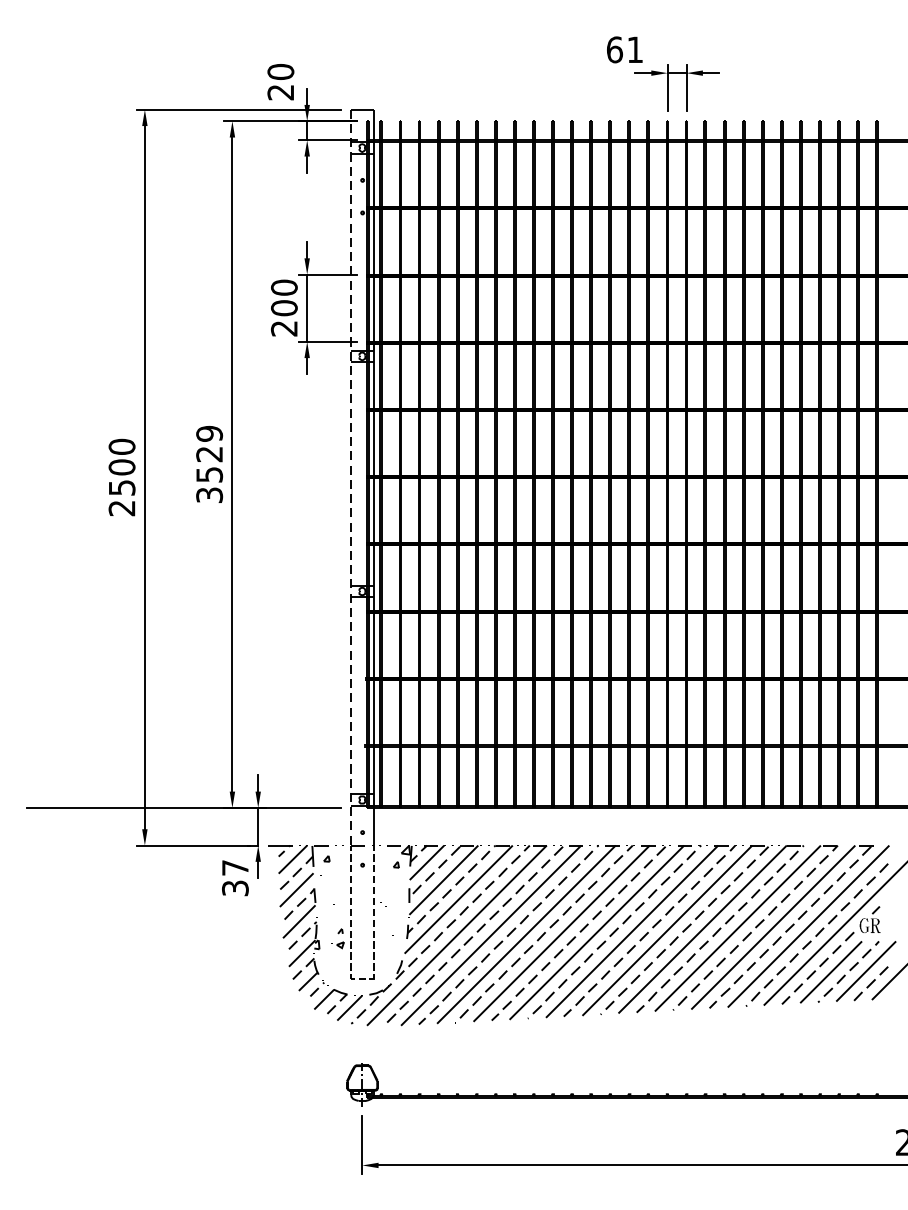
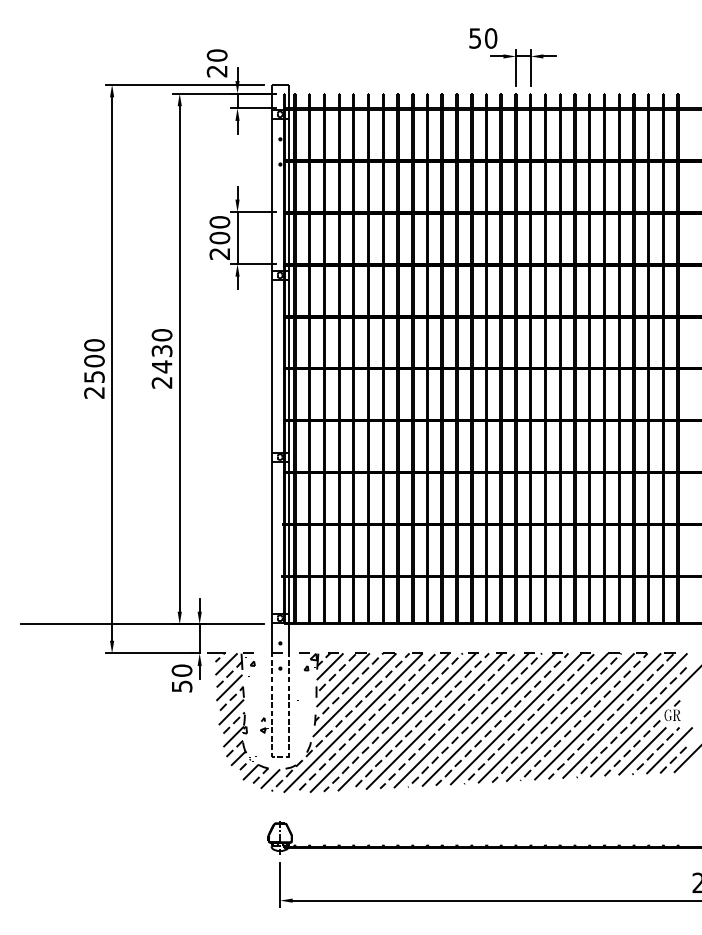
text: (625, 49) -> (483, 38), 61 -> 50
text: (210, 463) -> (162, 358), 3529 -> 2430
line: (351, 478) -> (271, 369), dashed -> solid
text: (234, 876) -> (181, 677), 37 -> 50

